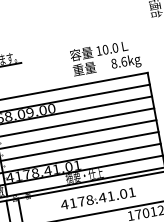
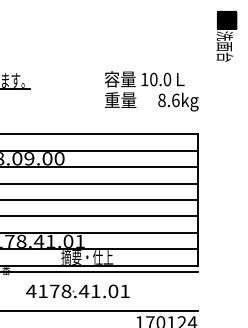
text: (105, 58) -> (151, 91), moved
part: (97, 198) -> (77, 291), moved

